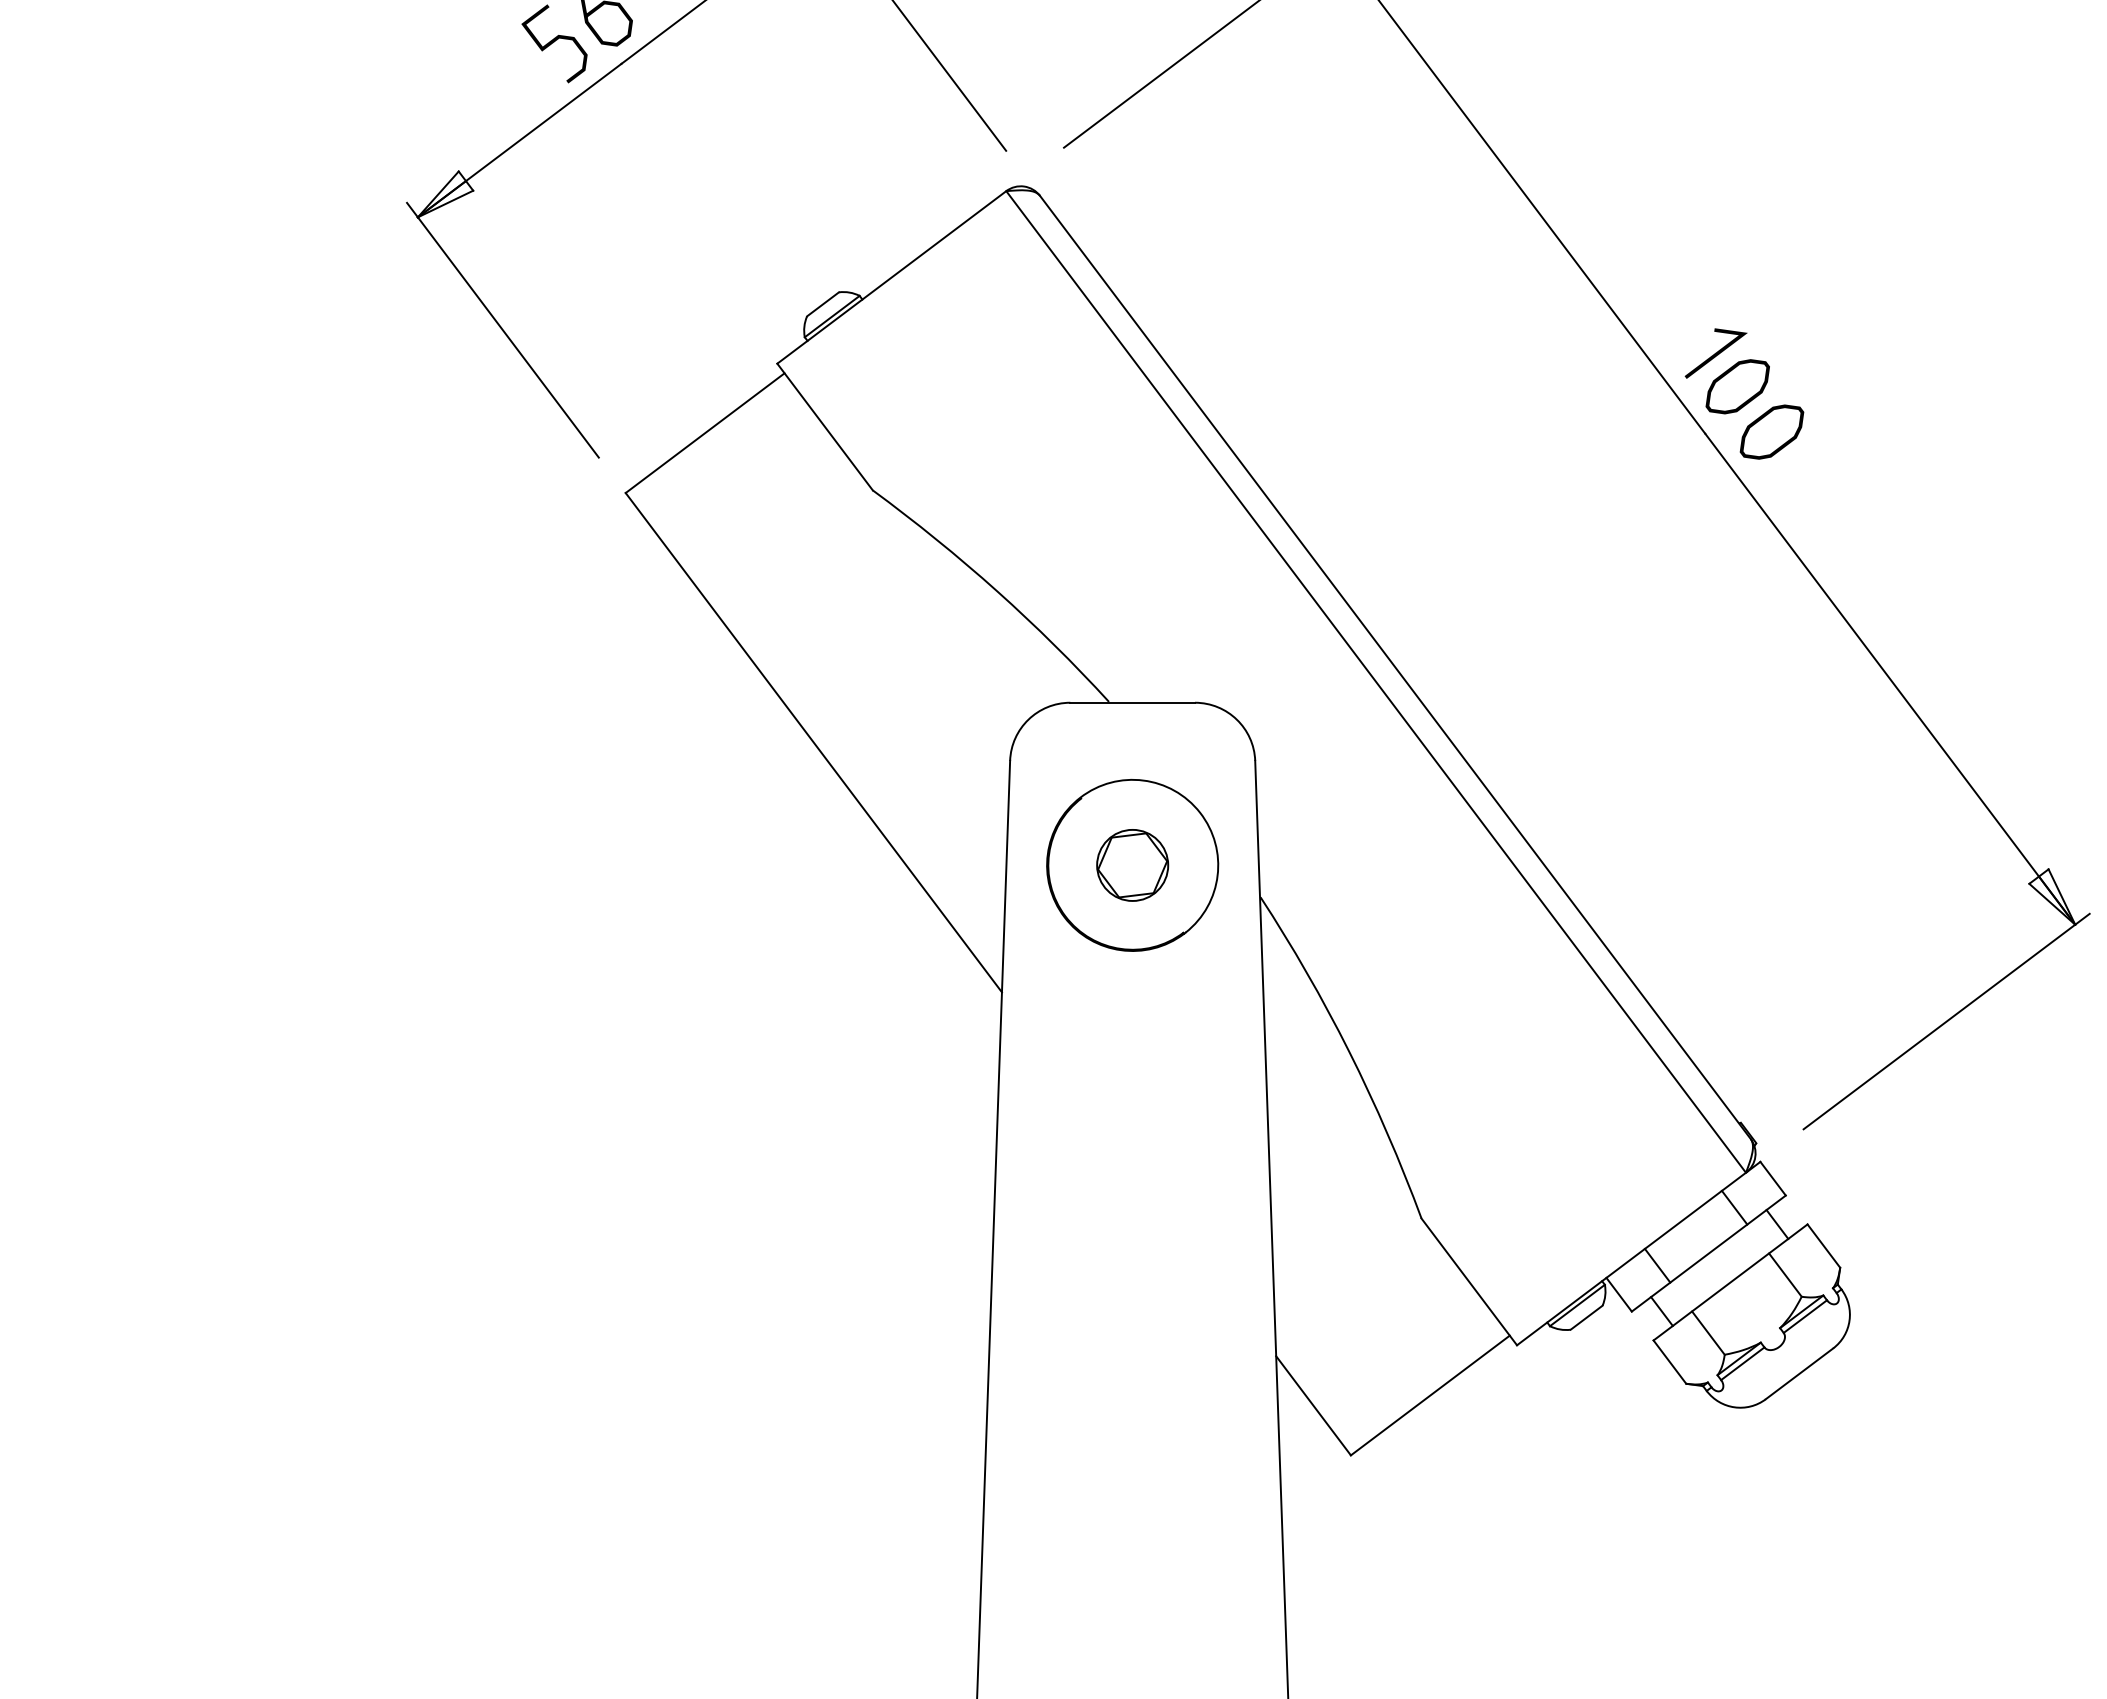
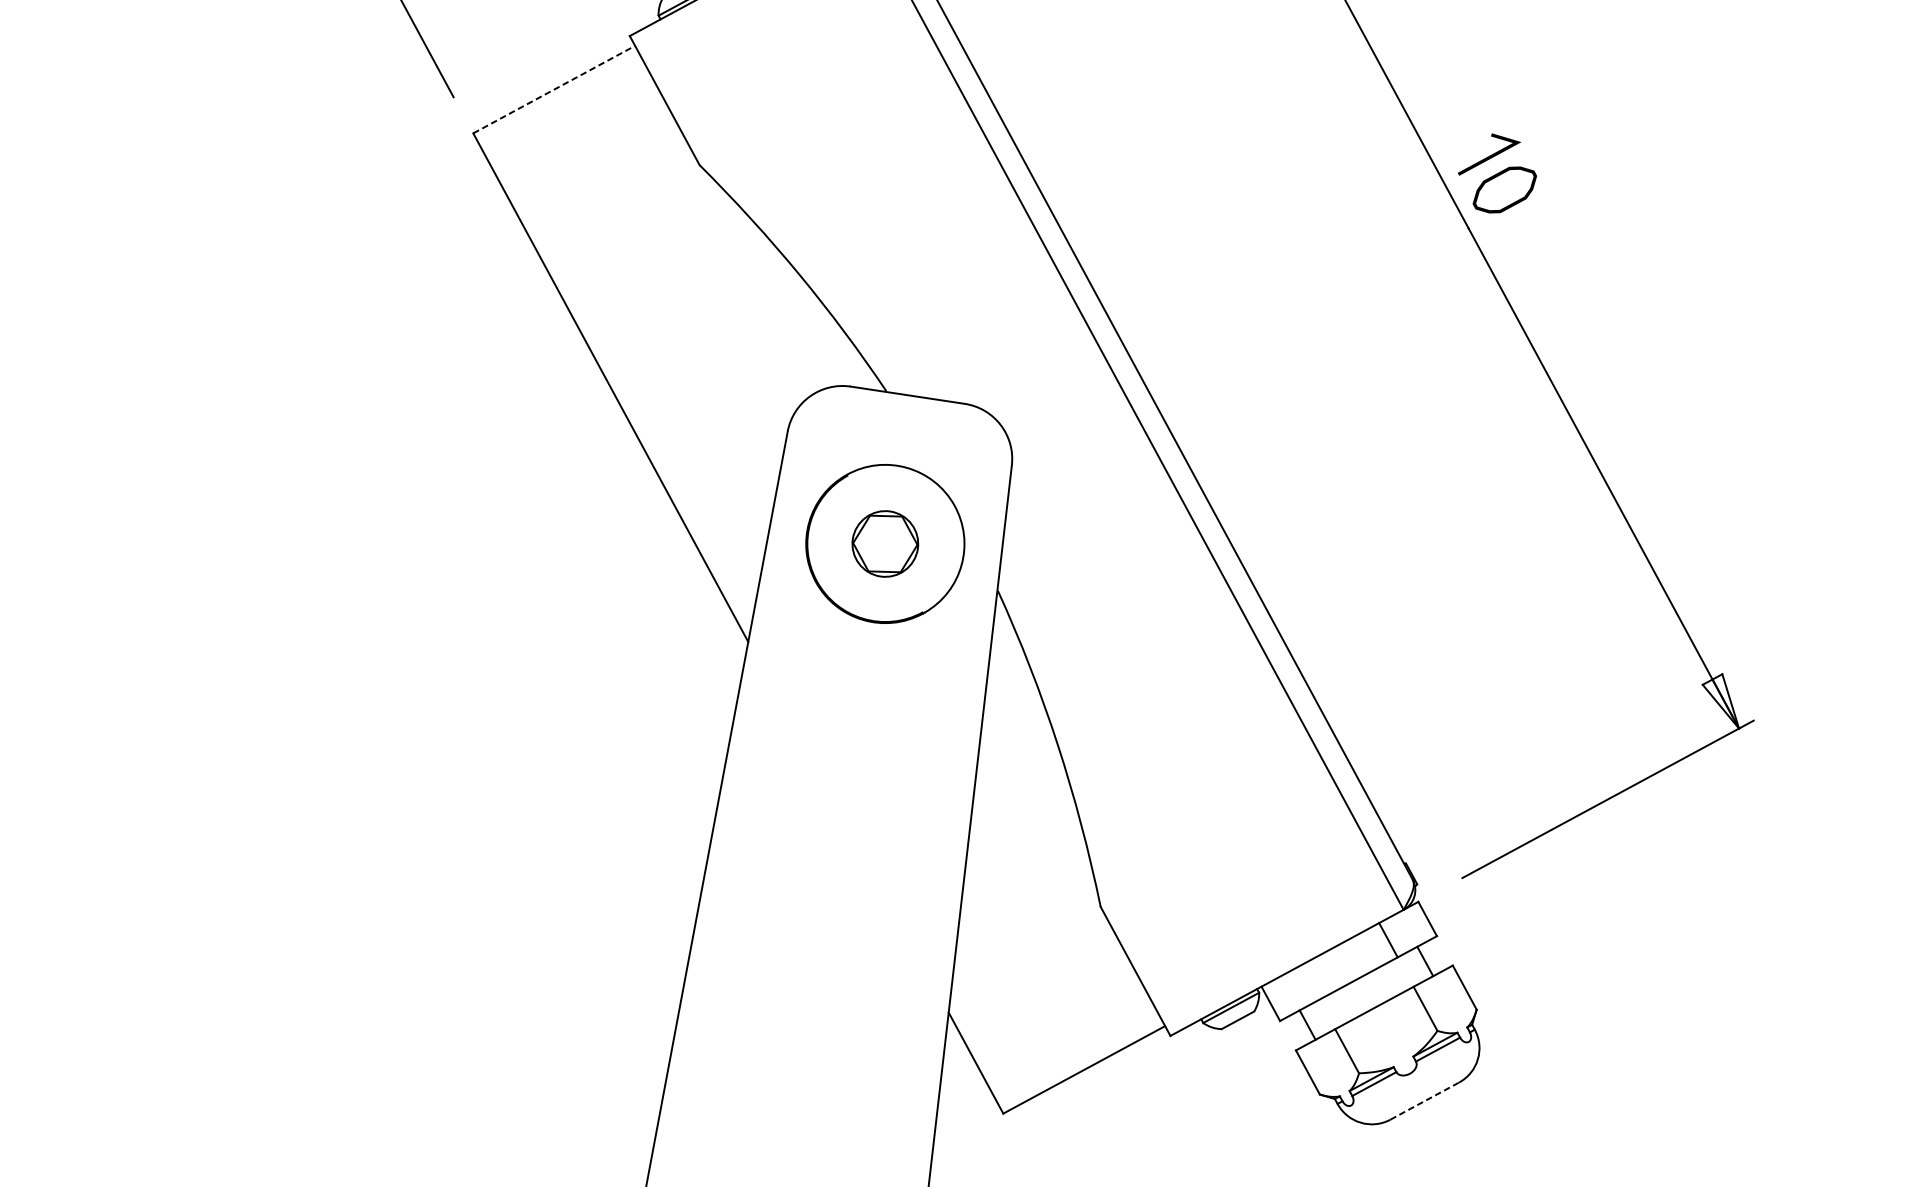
part: (1771, 431) -> (1529, 235), removed
line: (705, 432) -> (554, 89), solid -> dashed
line: (1657, 1265) -> (1309, 982), removed
line: (1799, 1373) -> (1424, 1100), solid -> dashed

